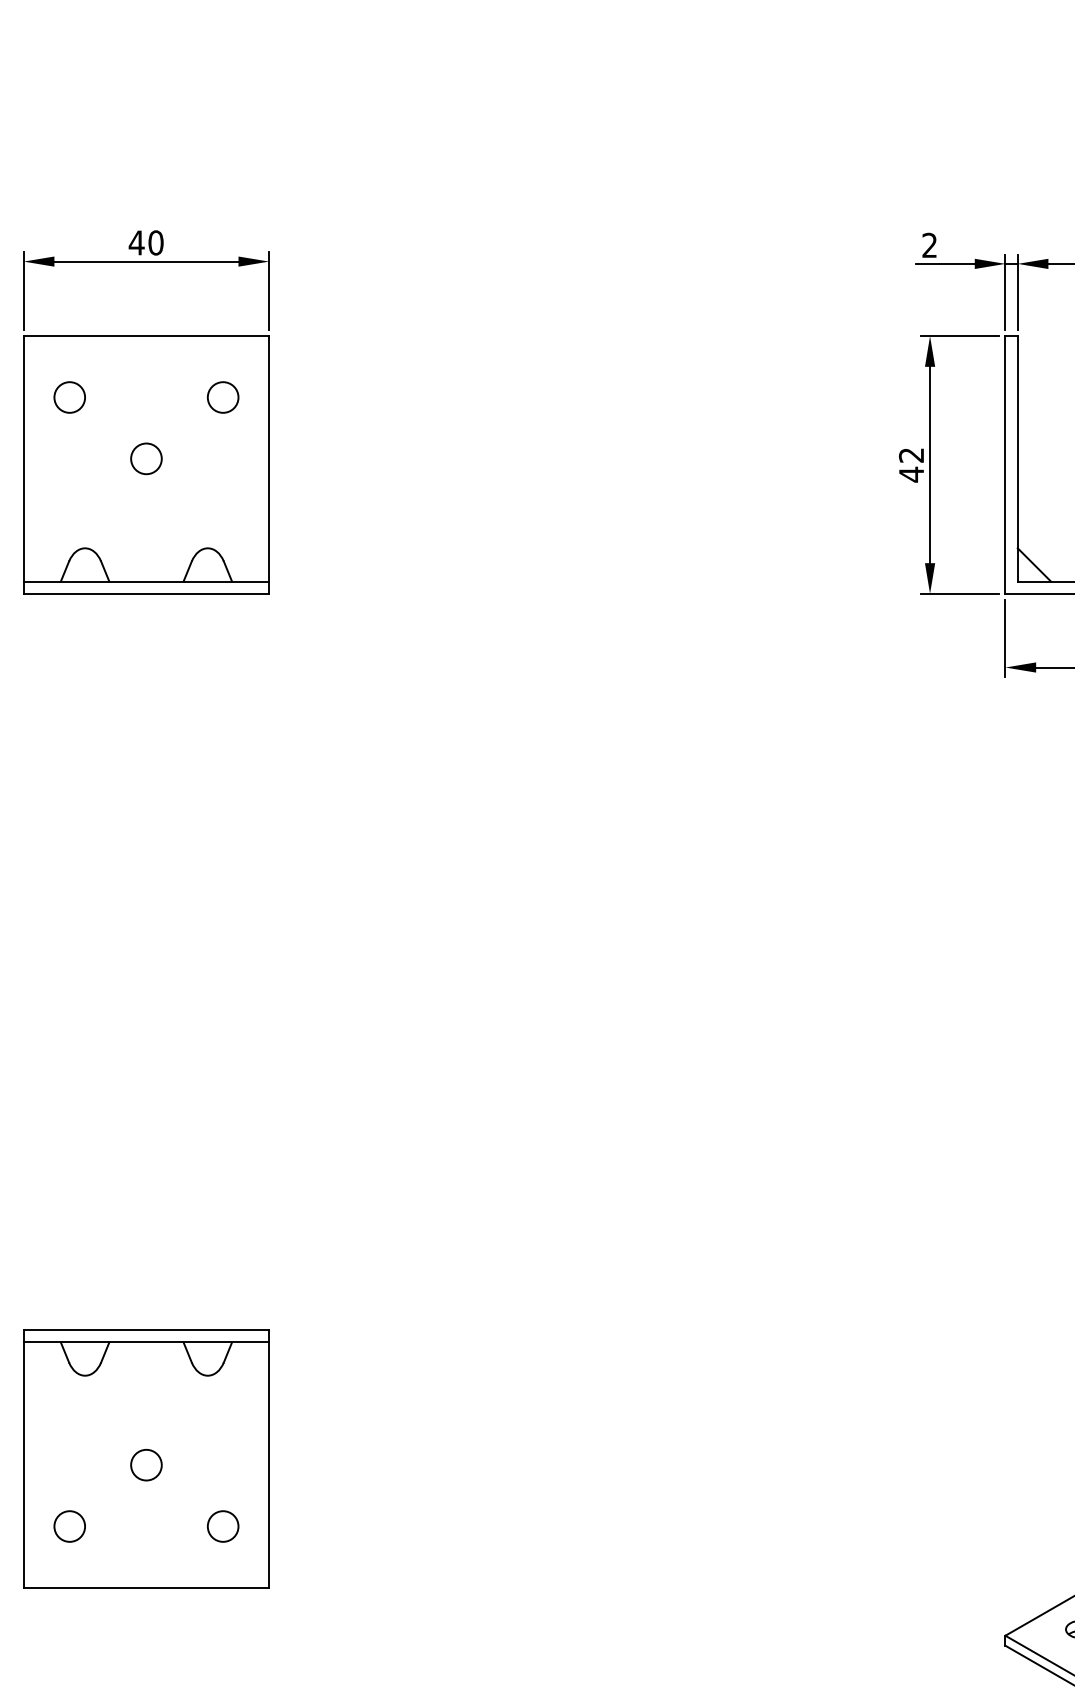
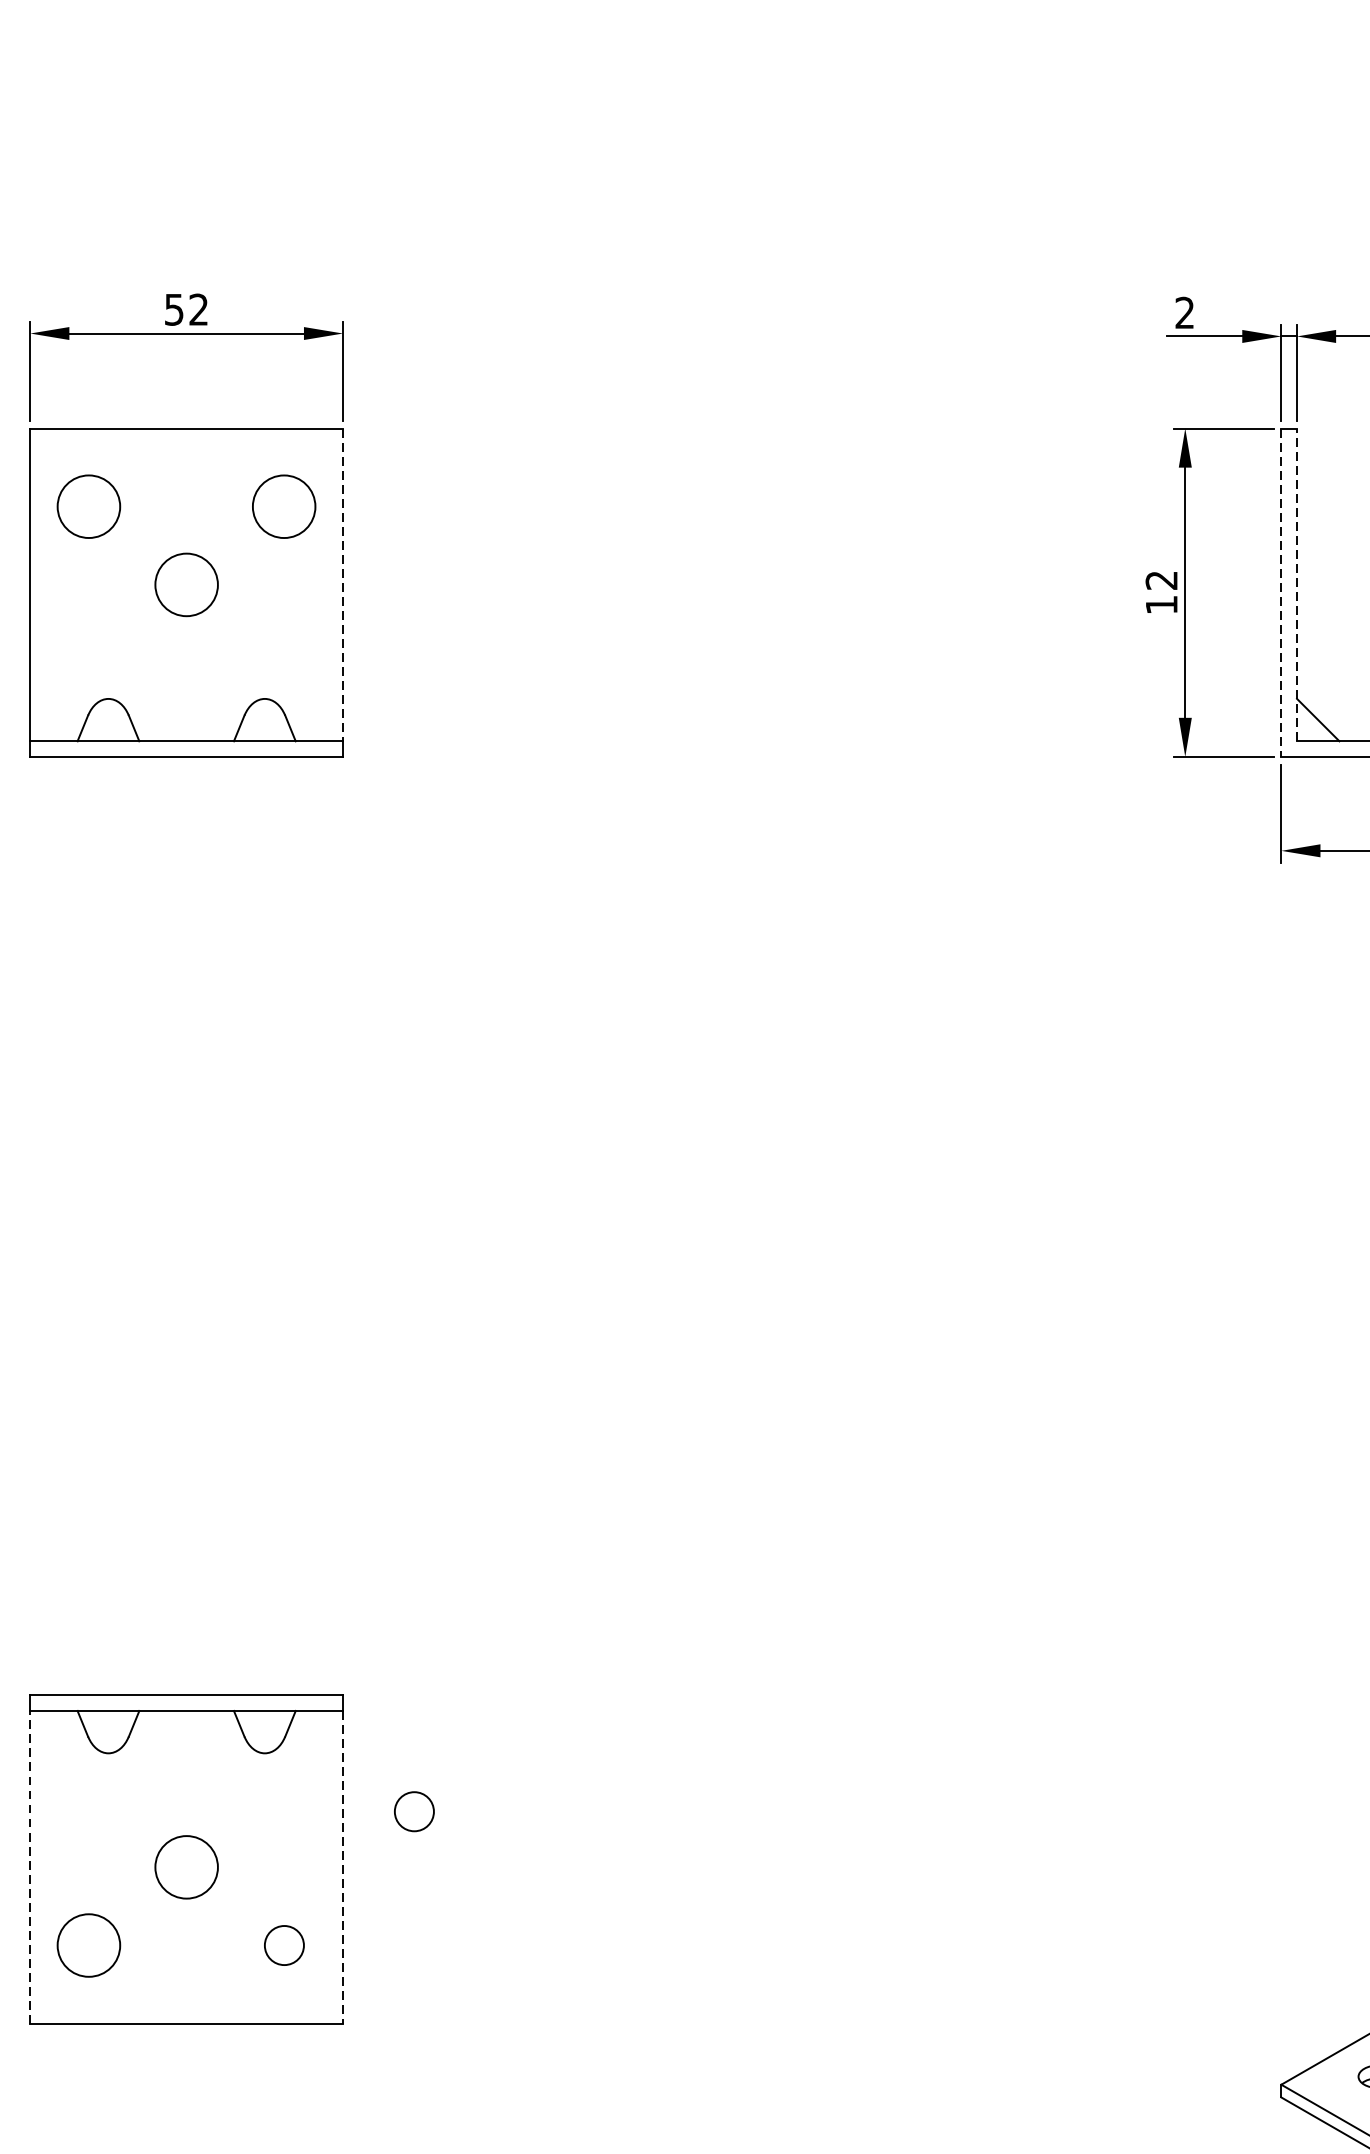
text: (145, 242) -> (185, 309), 40 -> 52
circle: (69, 397) -> (88, 506), size x1.6
circle: (223, 397) -> (284, 506), size x1.6
circle: (146, 458) -> (186, 584), size x1.6
line: (269, 458) -> (343, 584), solid -> dashed
line: (1017, 458) -> (1296, 584), solid -> dashed
line: (1005, 465) -> (1281, 593), solid -> dashed
text: (911, 474) -> (1161, 604), 42 -> 12
circle: (325, 1421) -> (414, 1811), added
circle: (146, 1464) -> (186, 1866), size x1.6
line: (23, 1465) -> (29, 1867), solid -> dashed
line: (269, 1465) -> (343, 1867), solid -> dashed
circle: (69, 1526) -> (88, 1945), size x1.6

